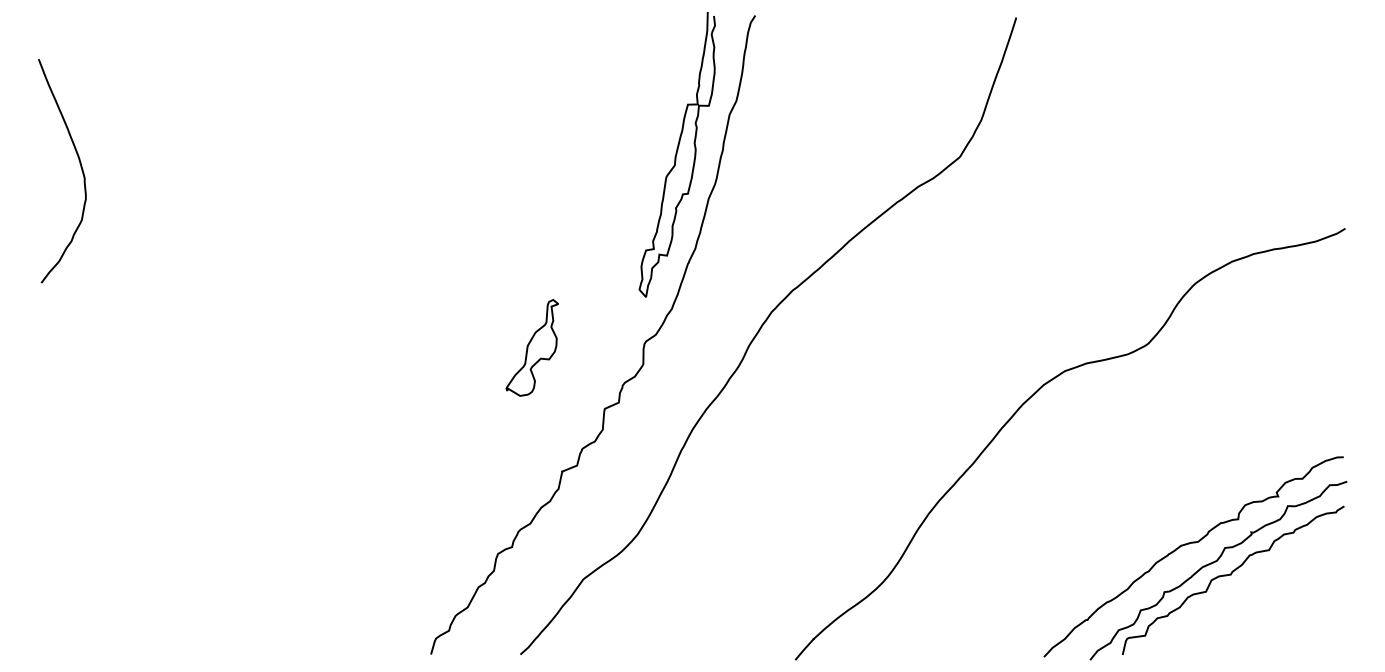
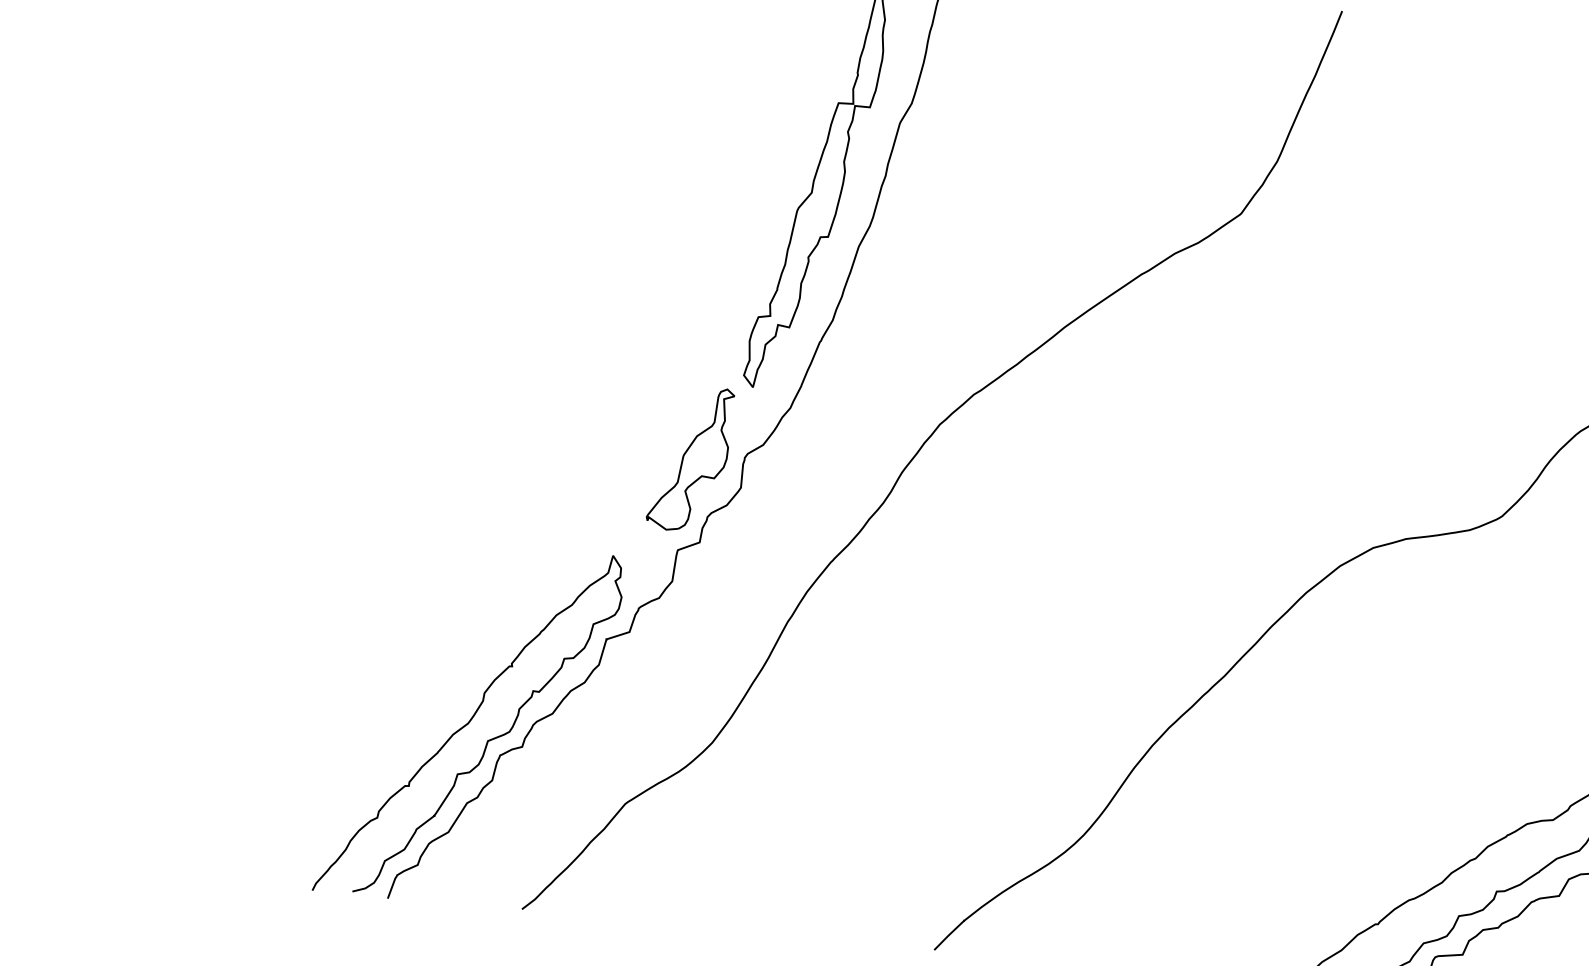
part: (531, 347) -> (689, 458), moved
curve: (475, 534) -> (468, 723), added

